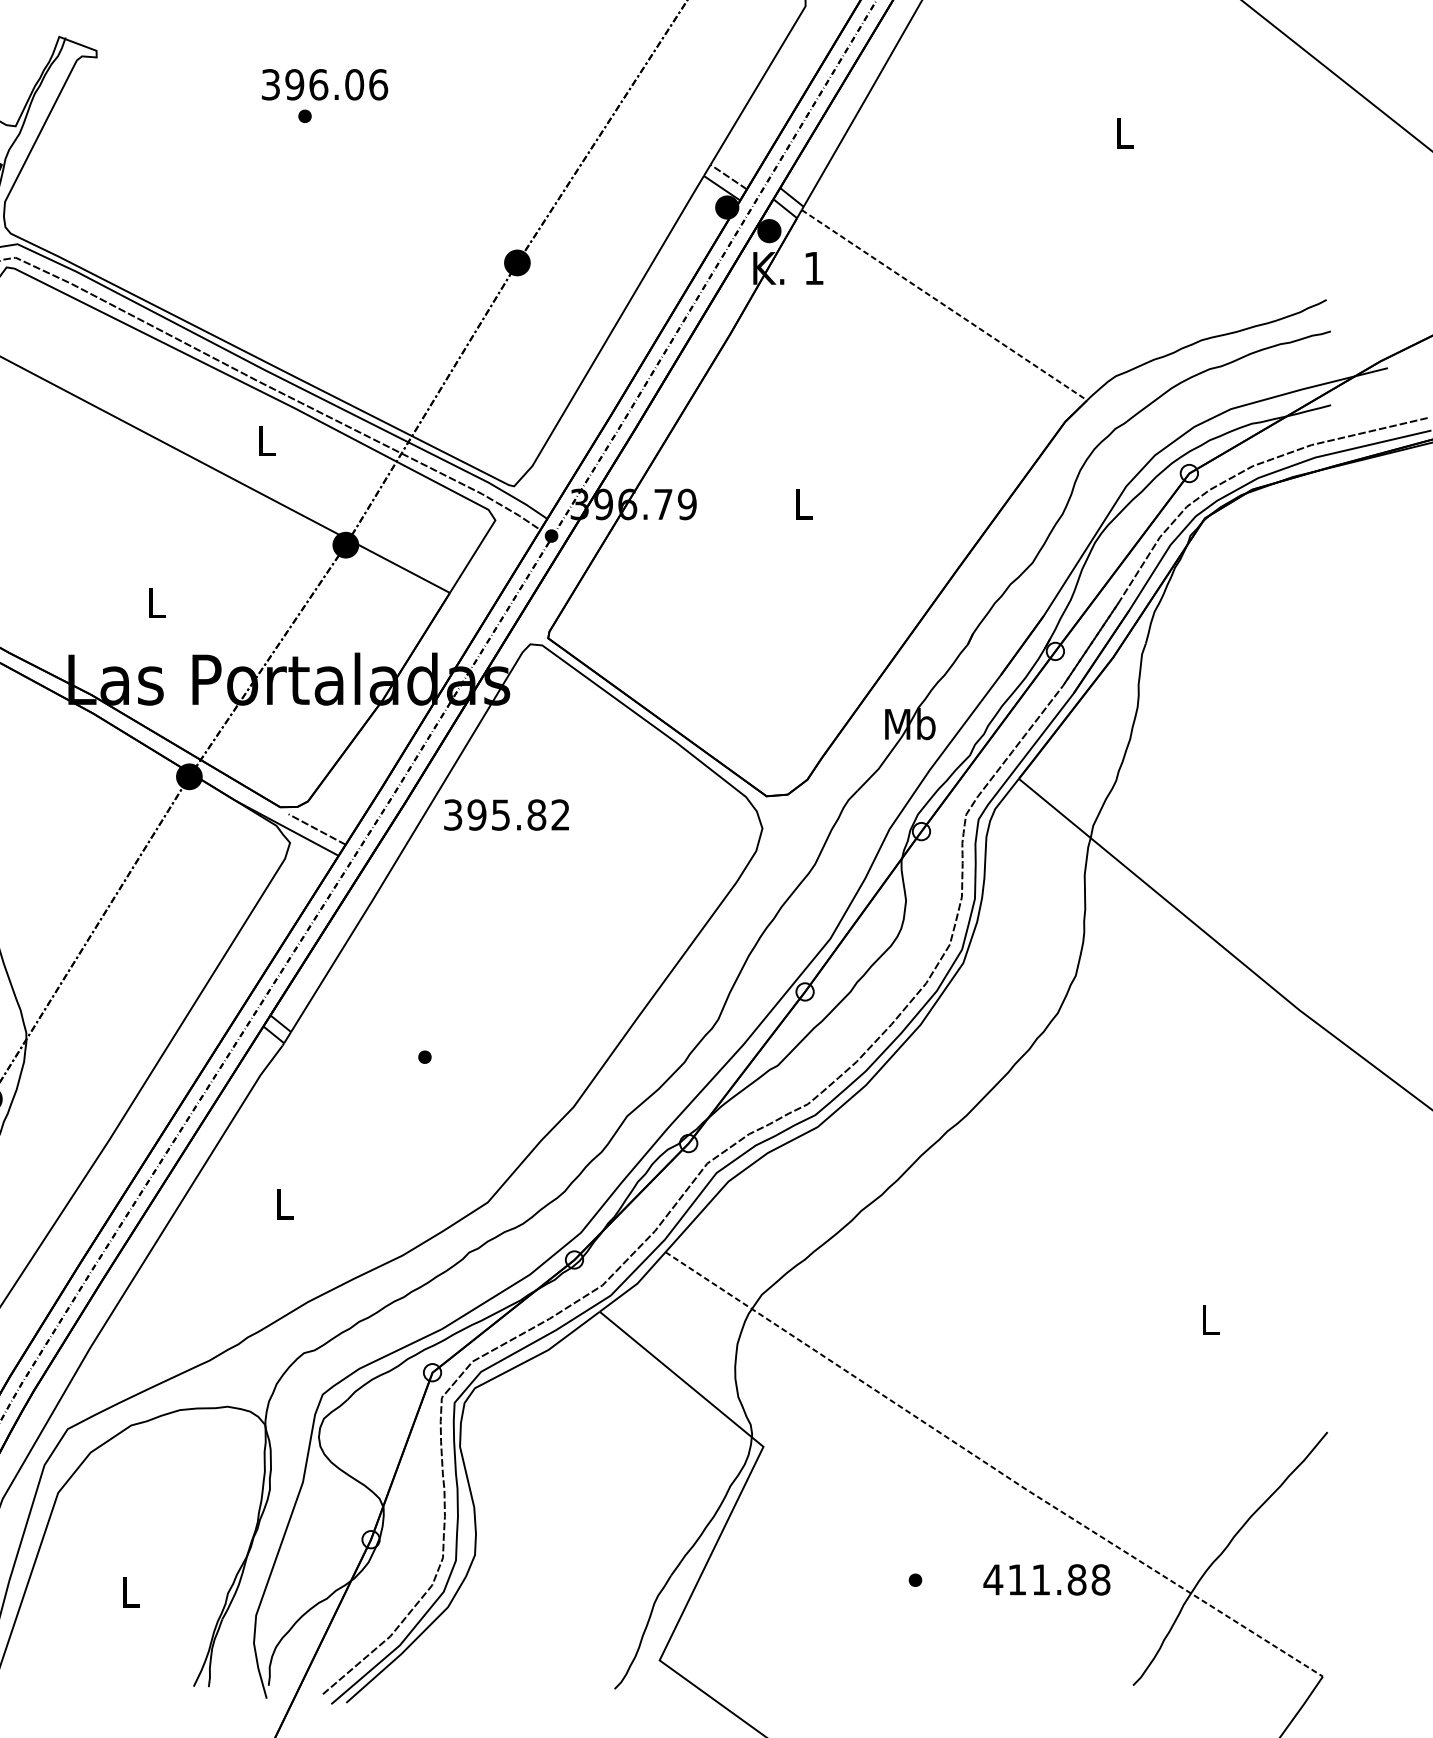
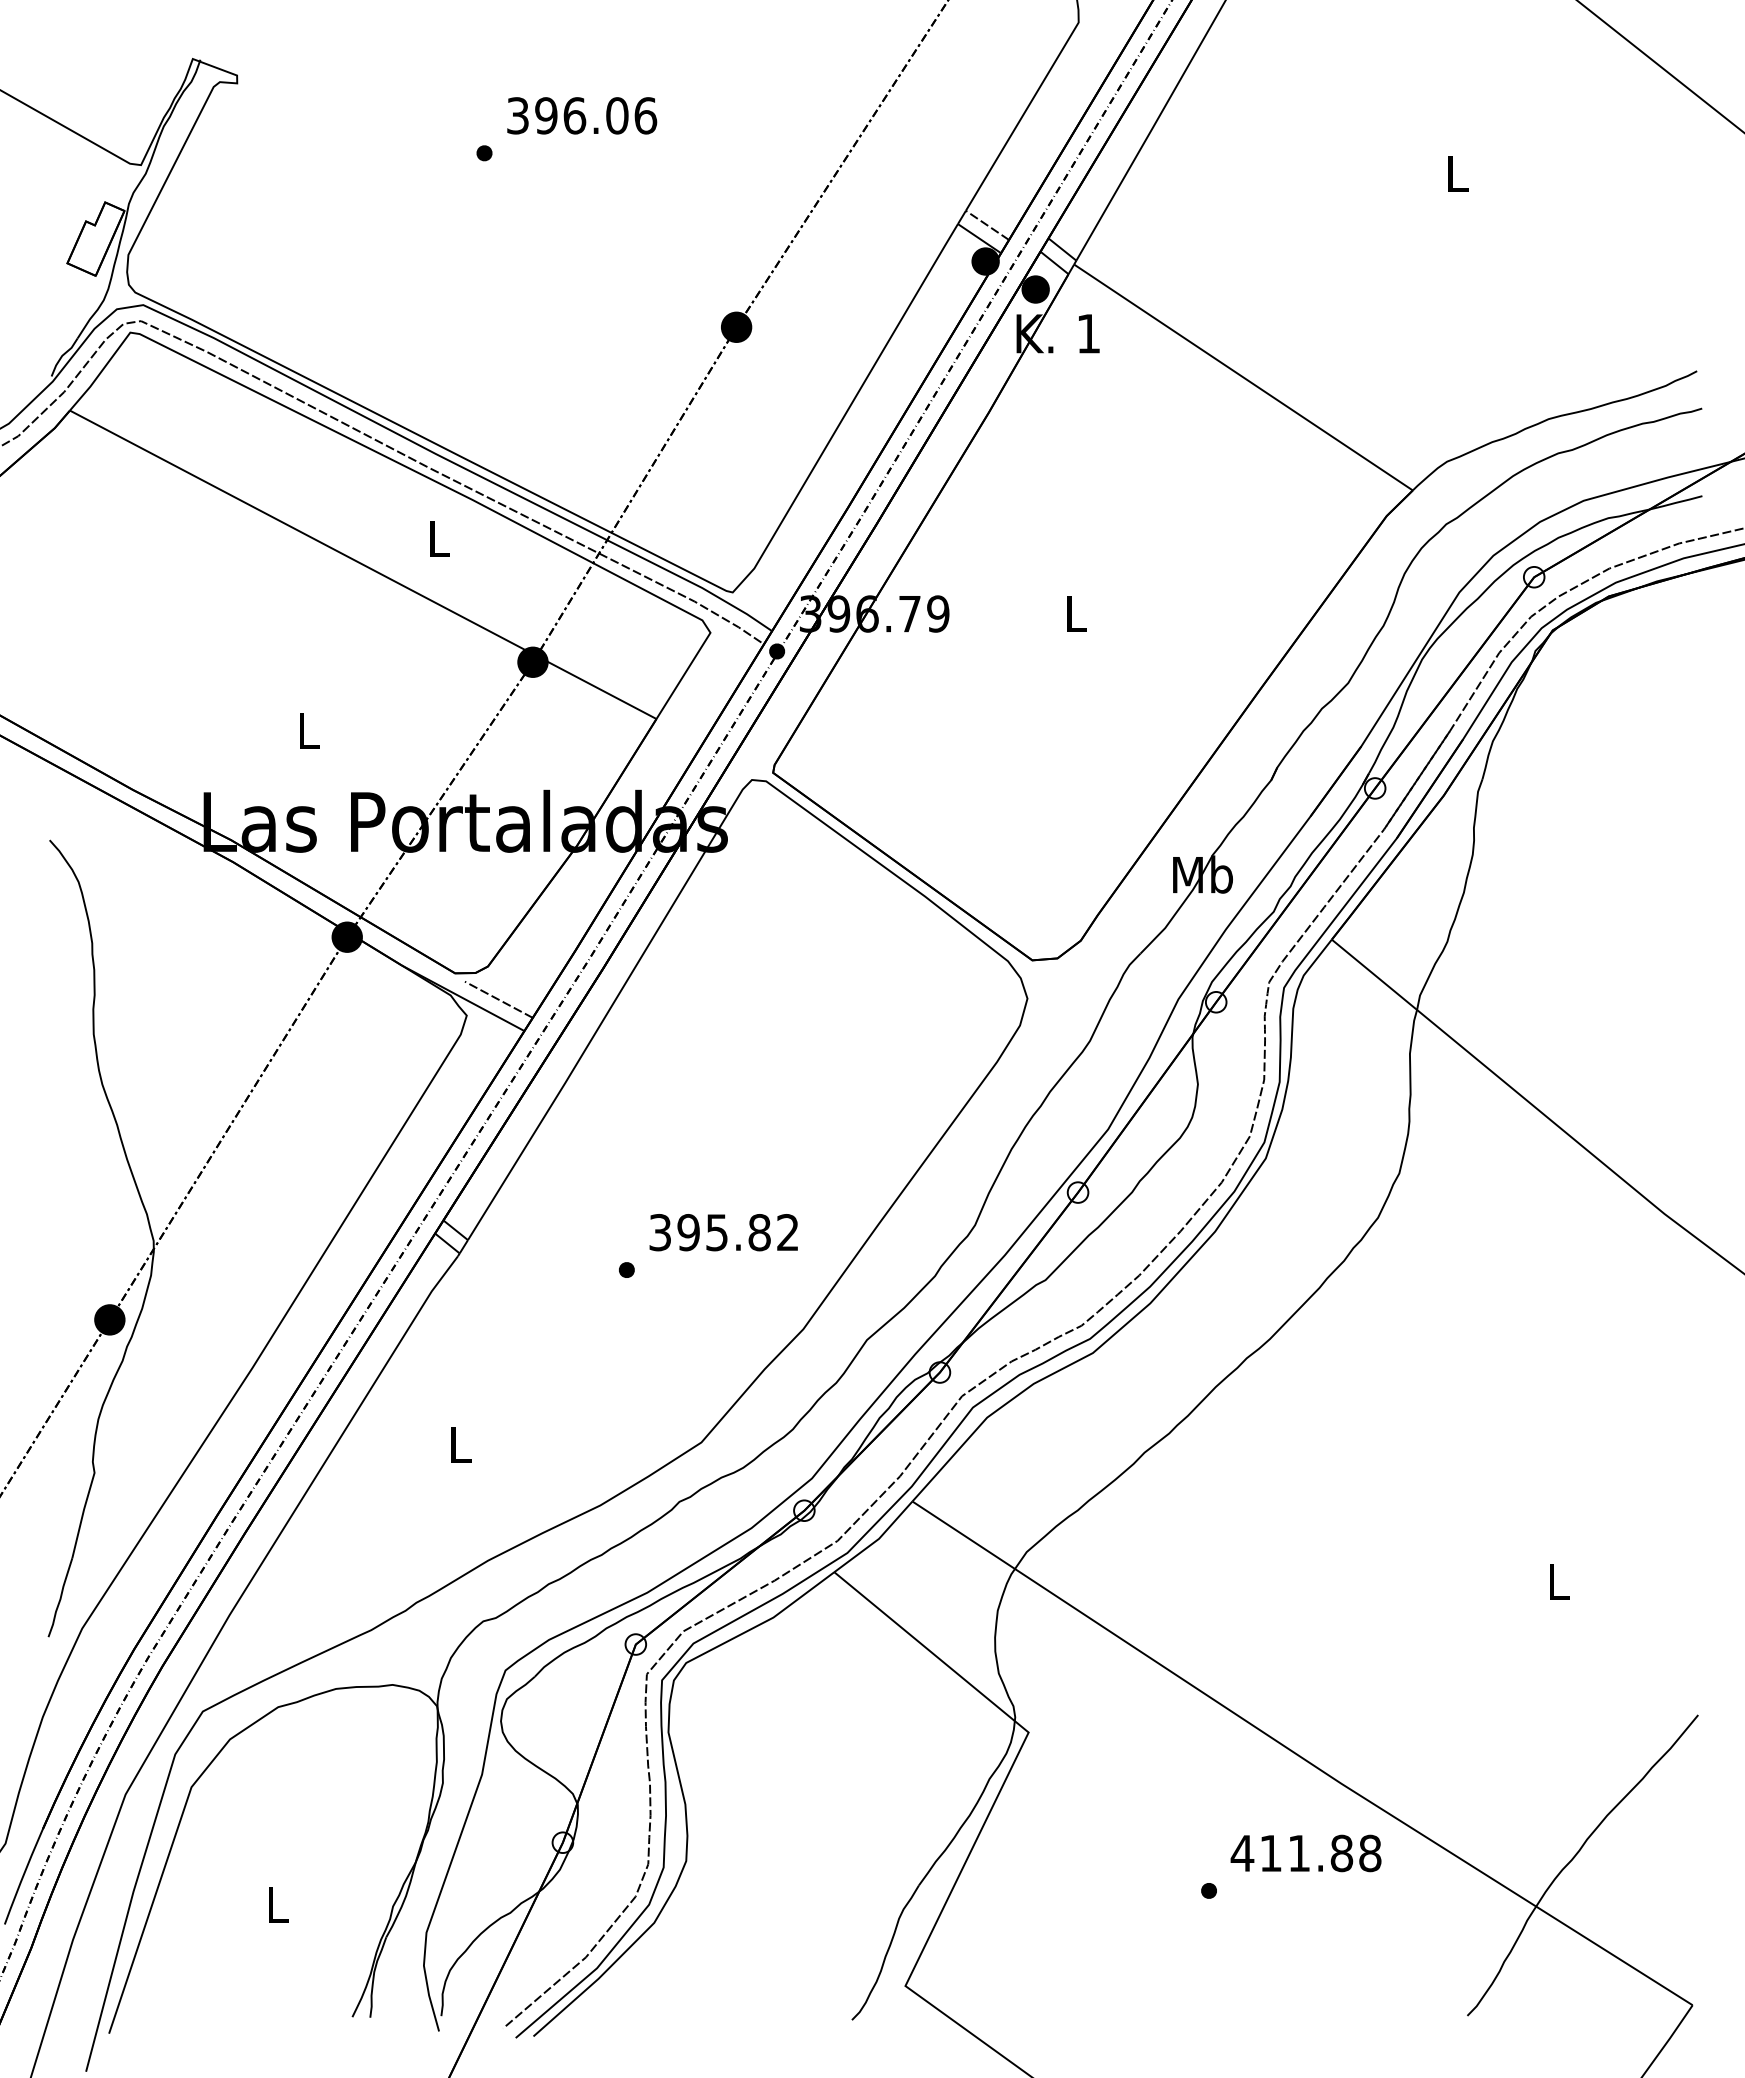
text: (325, 84) -> (582, 115), moved
line: (944, 305) -> (1243, 377), dashed -> solid
text: (506, 814) -> (723, 1232), moved
line: (993, 1467) -> (1301, 1757), dashed -> solid
text: (1046, 1579) -> (1305, 1853), moved

